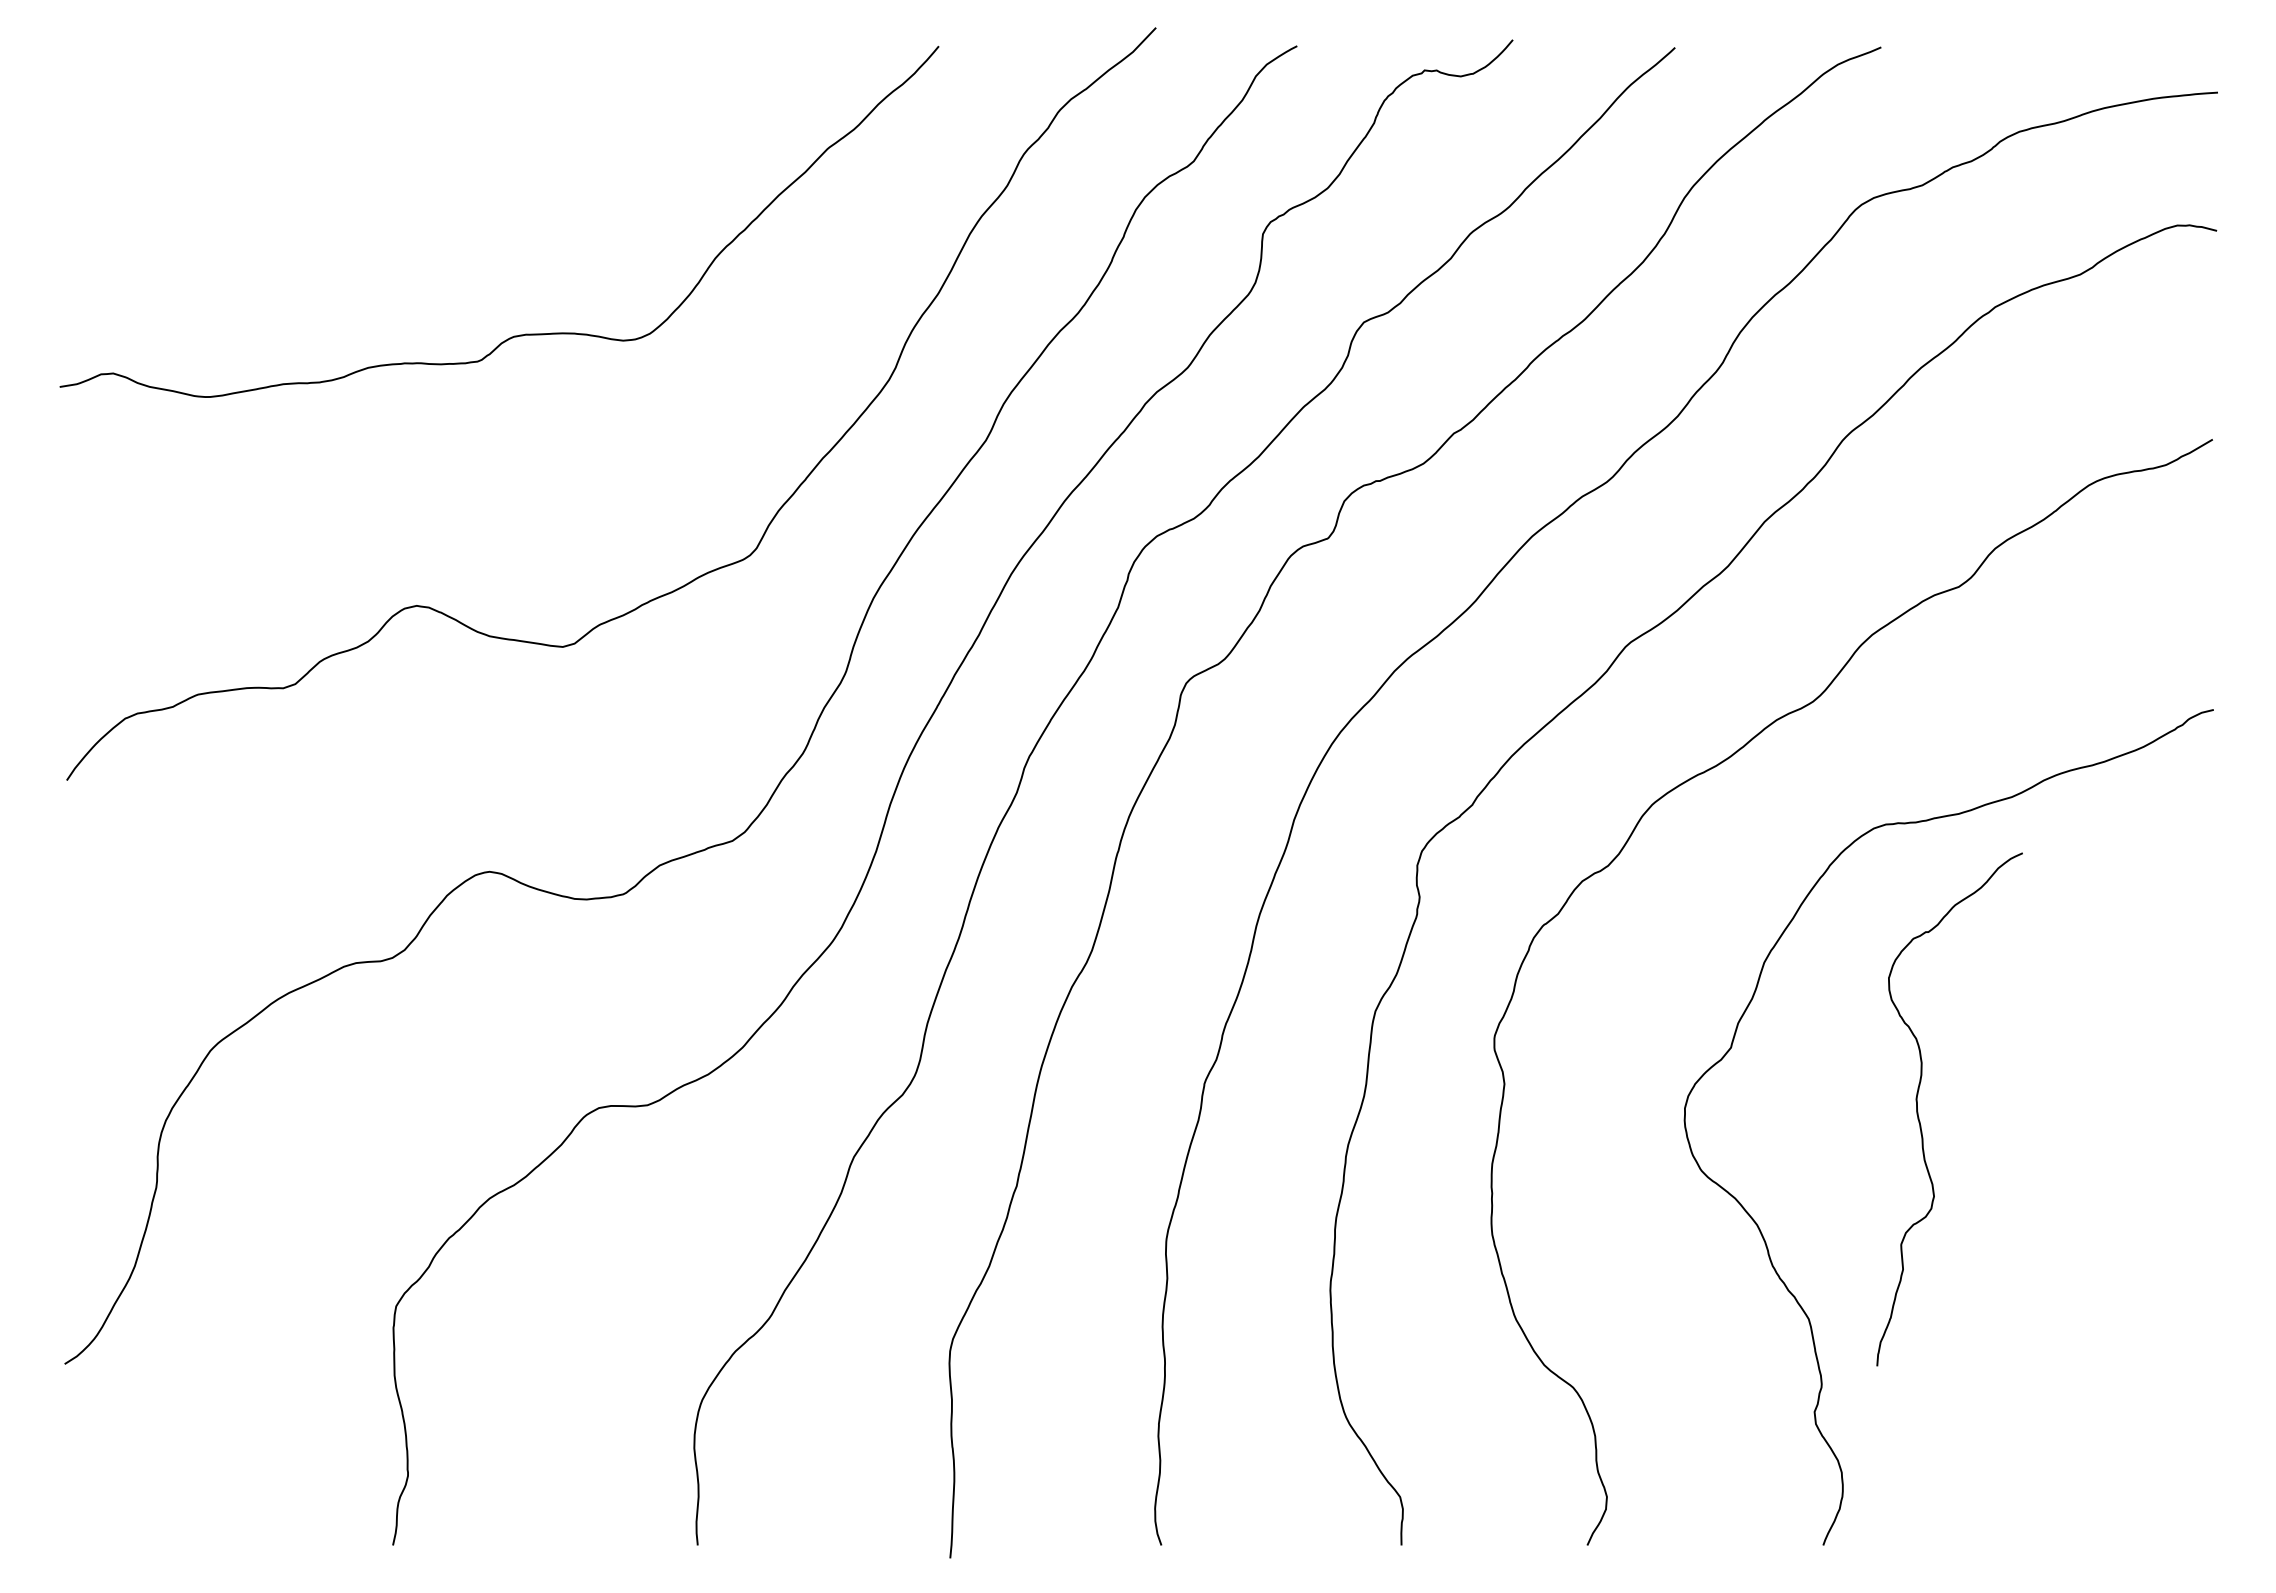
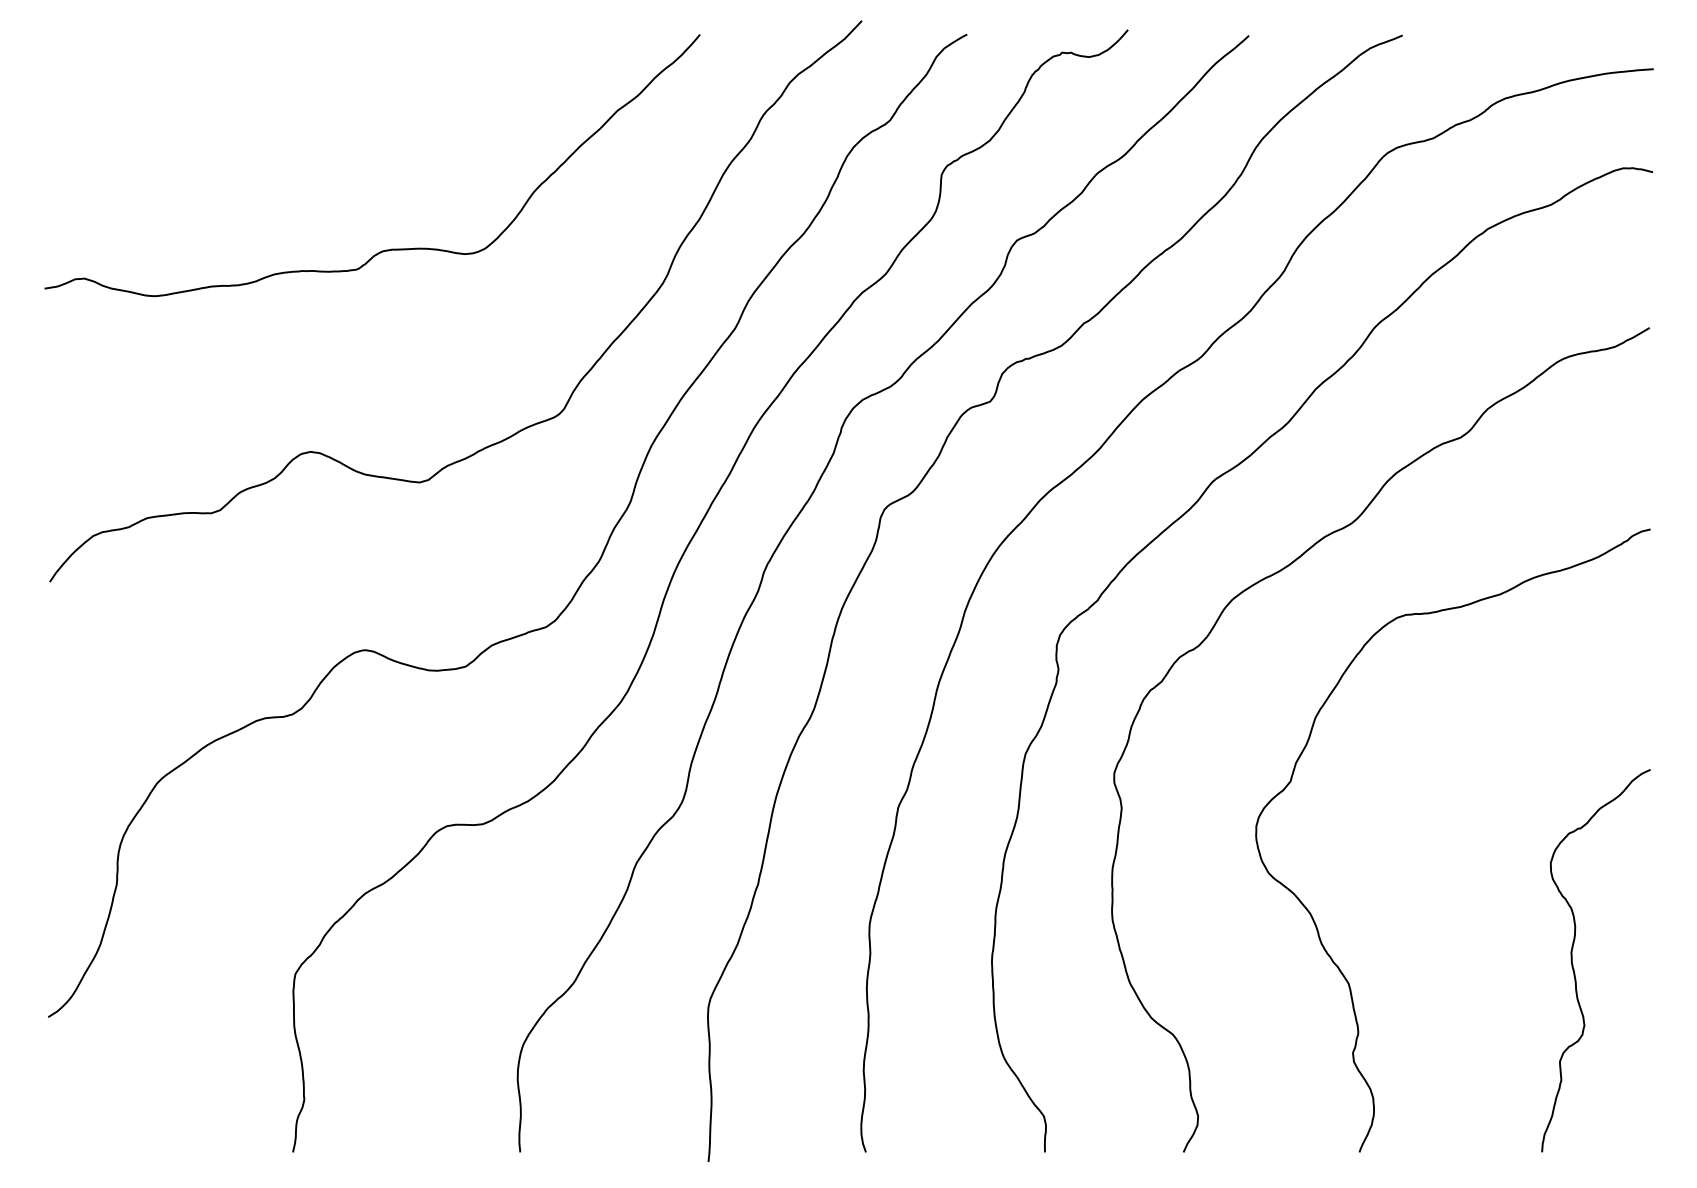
curve: (1919, 1117) -> (1573, 966), moved

